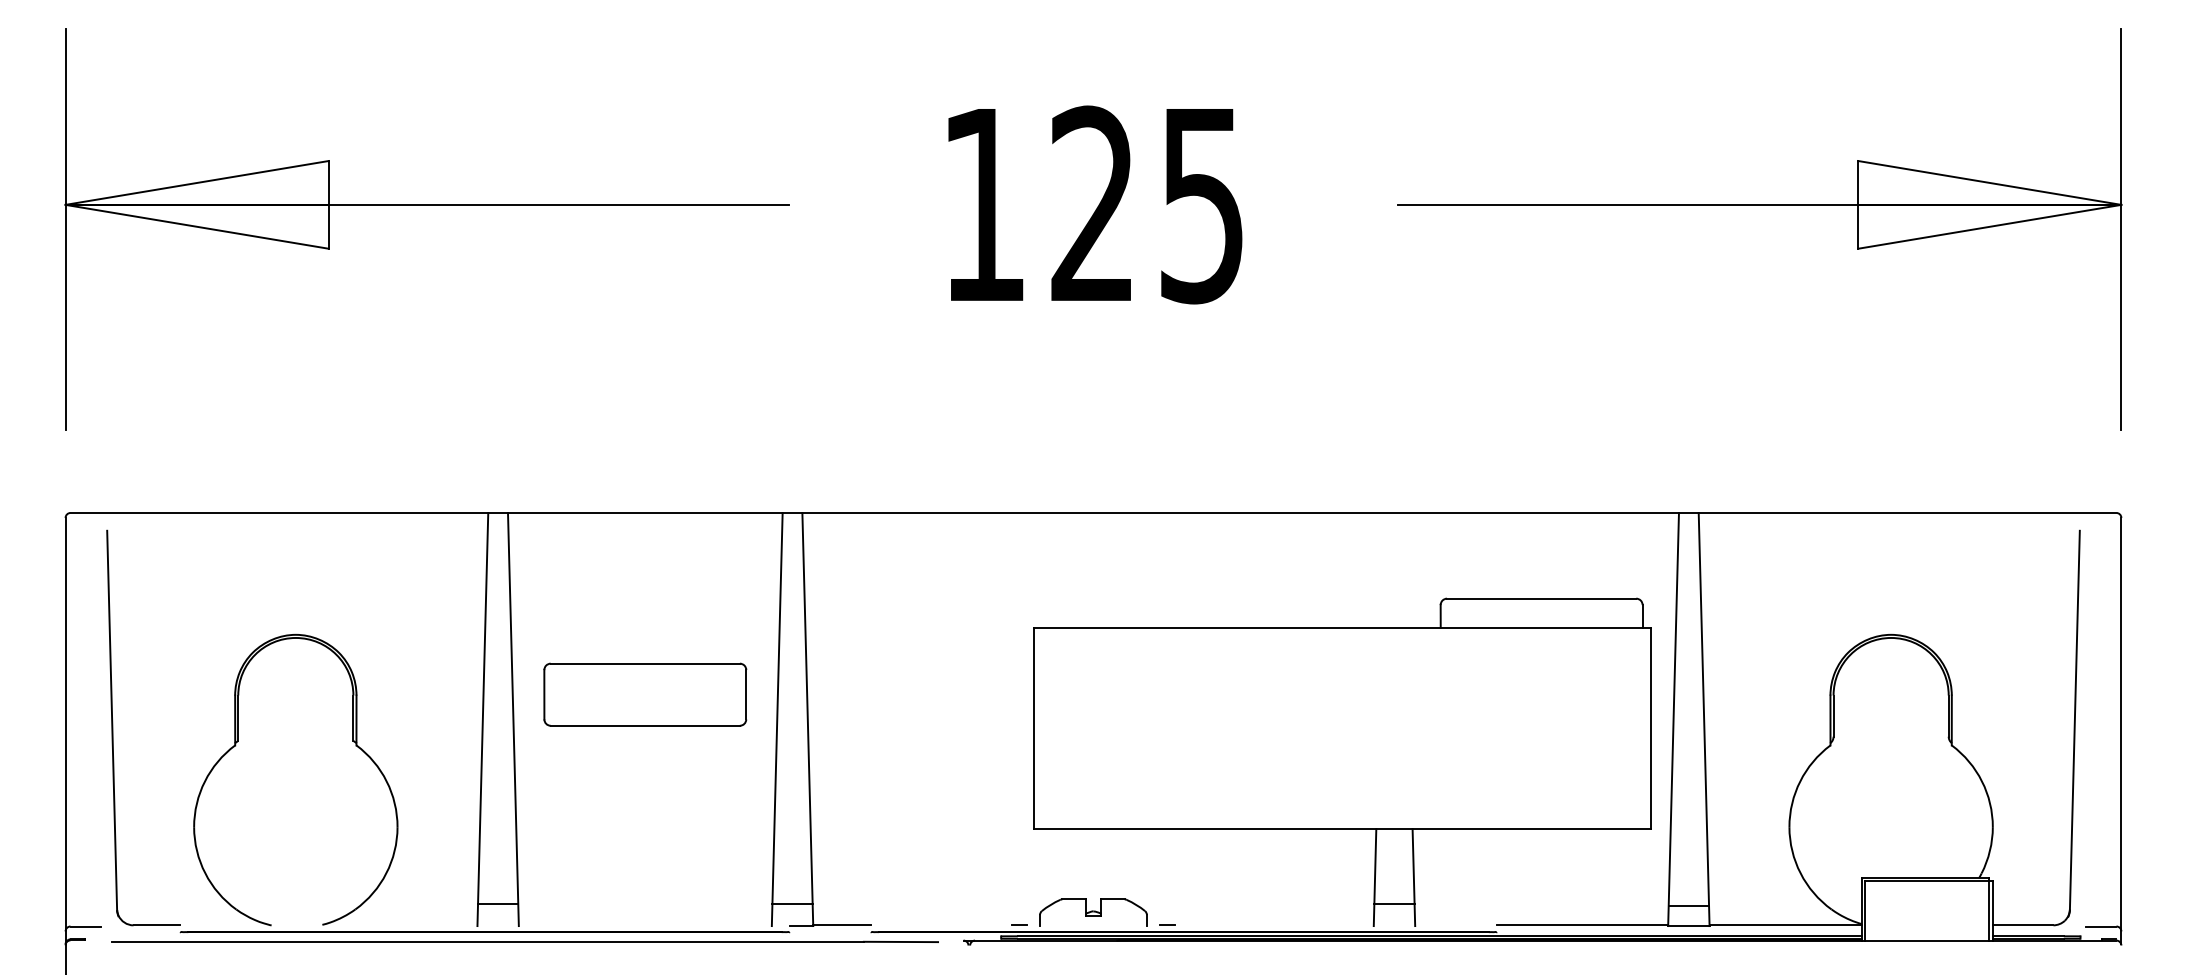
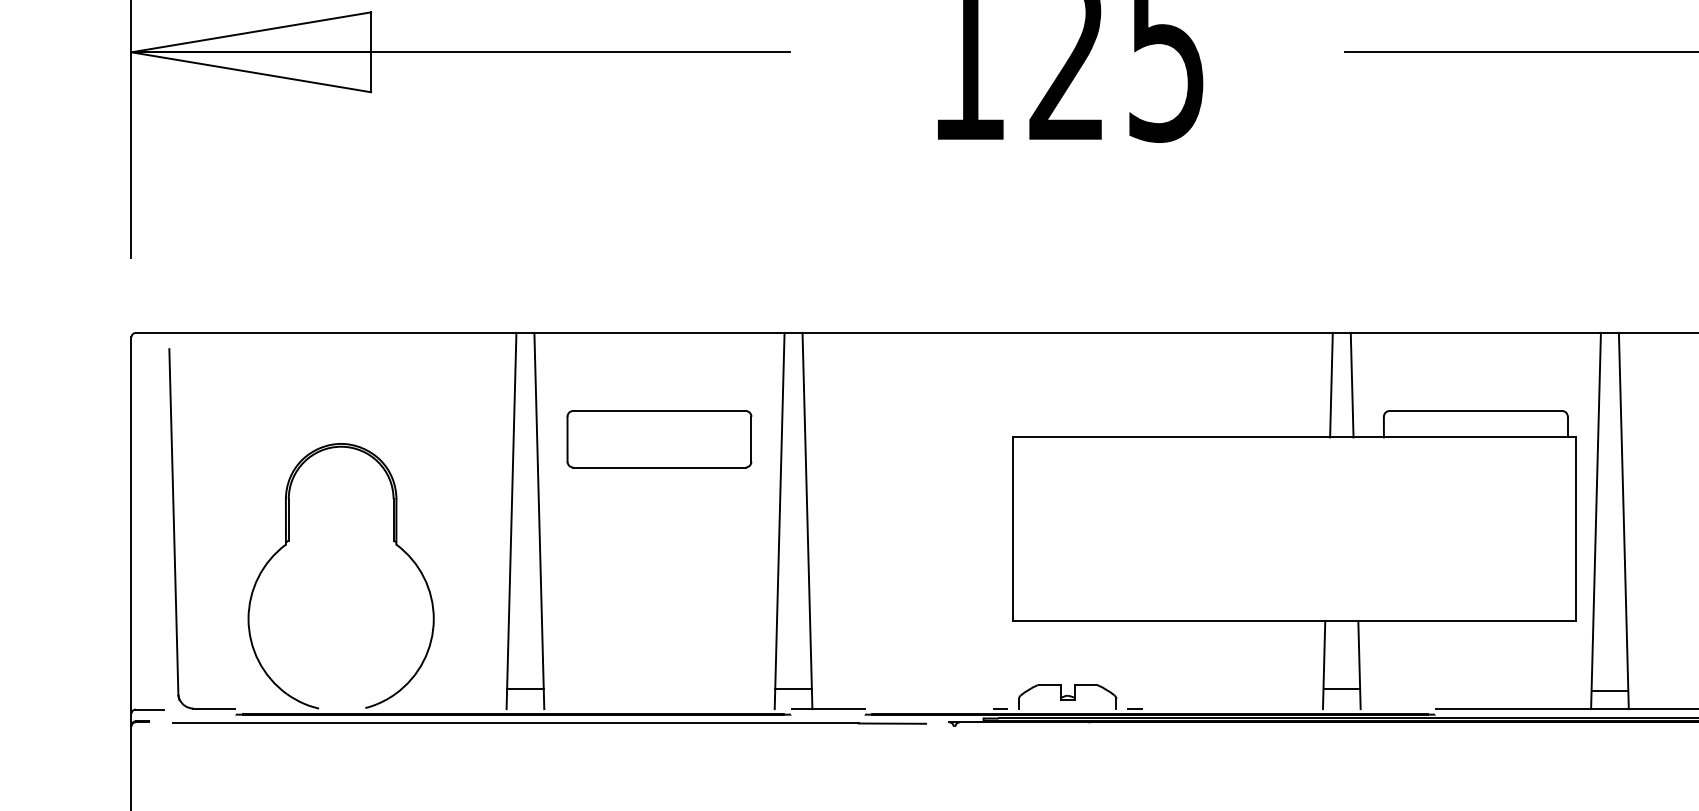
line: (1382, 569) -> (1330, 384), added
line: (1405, 569) -> (1351, 384), added
part: (645, 694) -> (659, 439), moved

